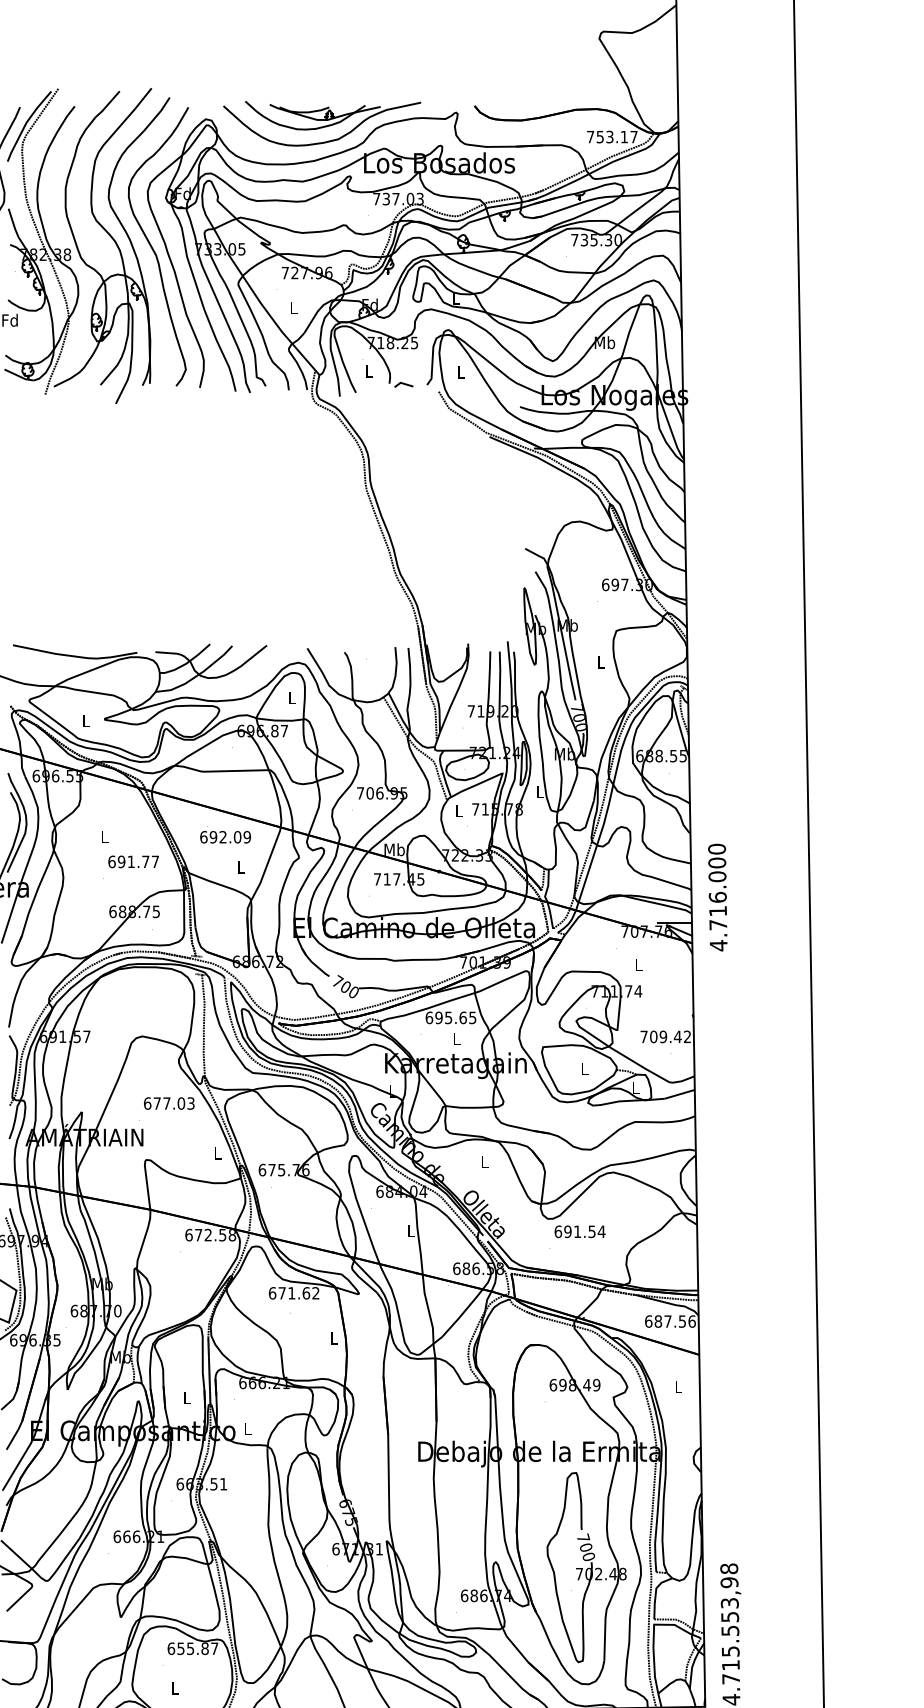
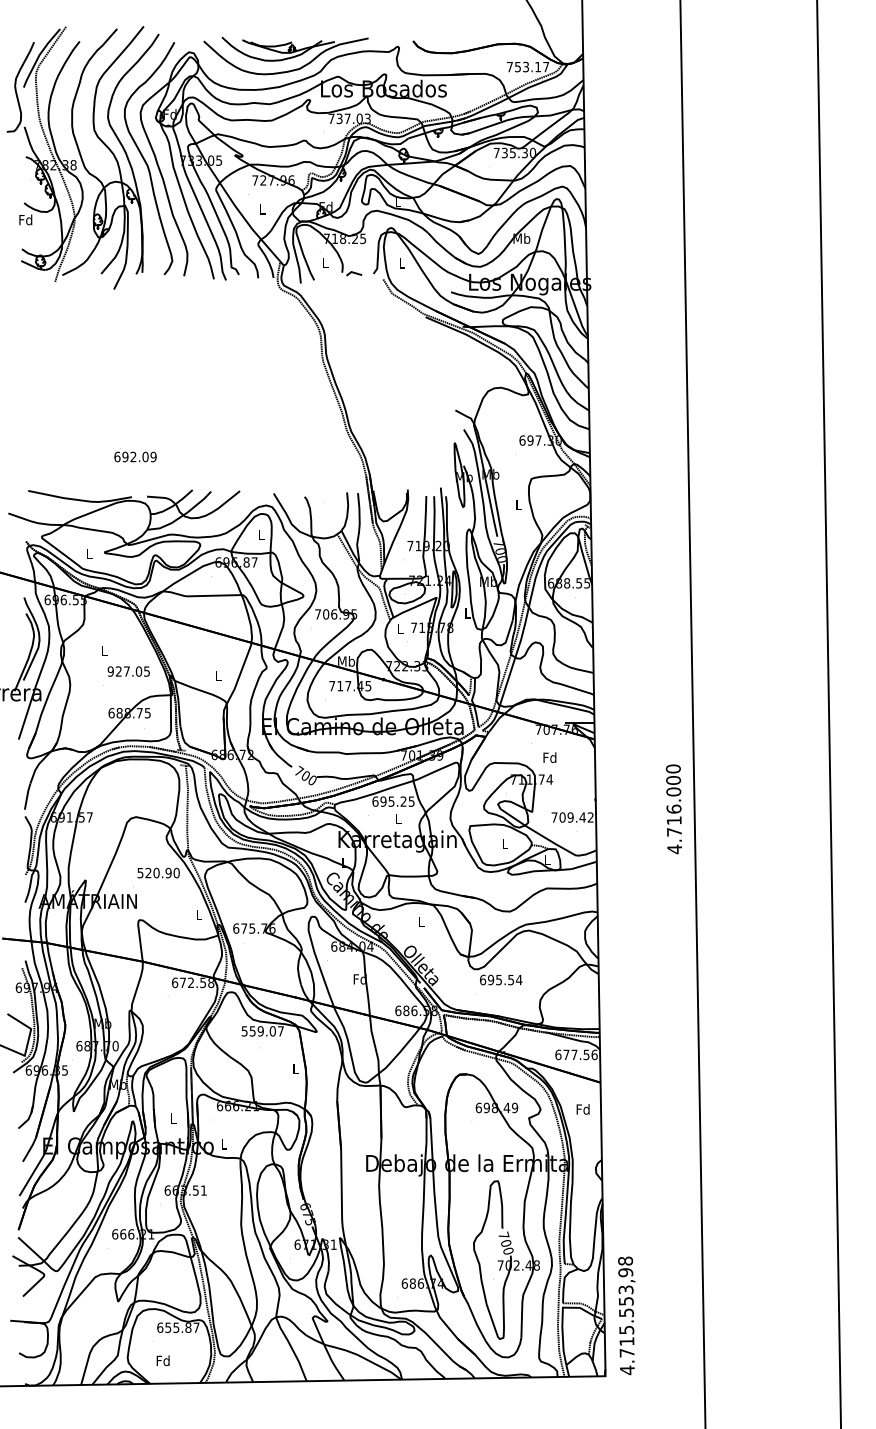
text: (225, 835) -> (135, 455), moved
text: (133, 861) -> (128, 671), 691.77 -> 927.05
text: (717, 897) -> (673, 809), moved
text: (638, 964) -> (549, 757), L -> Fd
text: (462, 1017) -> (403, 801), 695.65 -> 695.25
text: (169, 1102) -> (158, 872), 677.03 -> 520.90
text: (410, 1229) -> (359, 978), L -> Fd
text: (576, 1232) -> (498, 980), 691.54 -> 695.54
text: (293, 1293) -> (262, 1031), 671.62 -> 559.07
text: (658, 1321) -> (566, 1054), 687.56 -> 677.56
text: (677, 1387) -> (582, 1109), L -> Fd
text: (174, 1687) -> (162, 1360), L -> Fd

